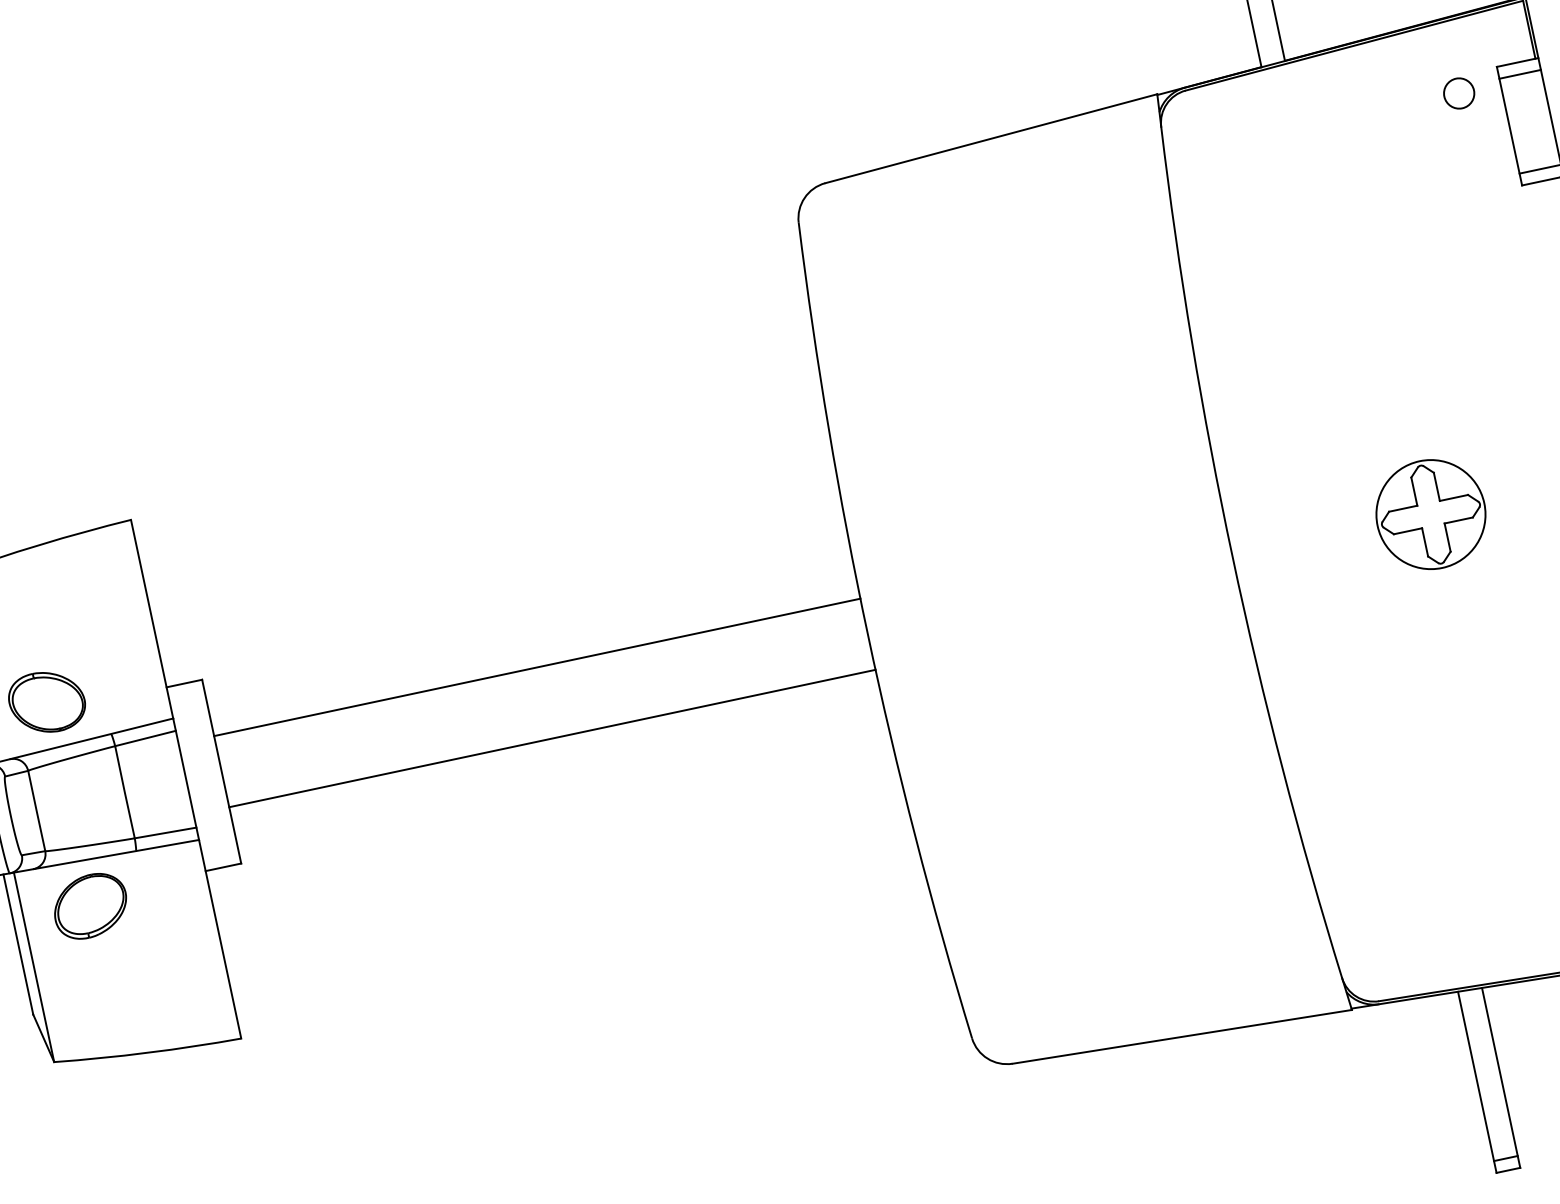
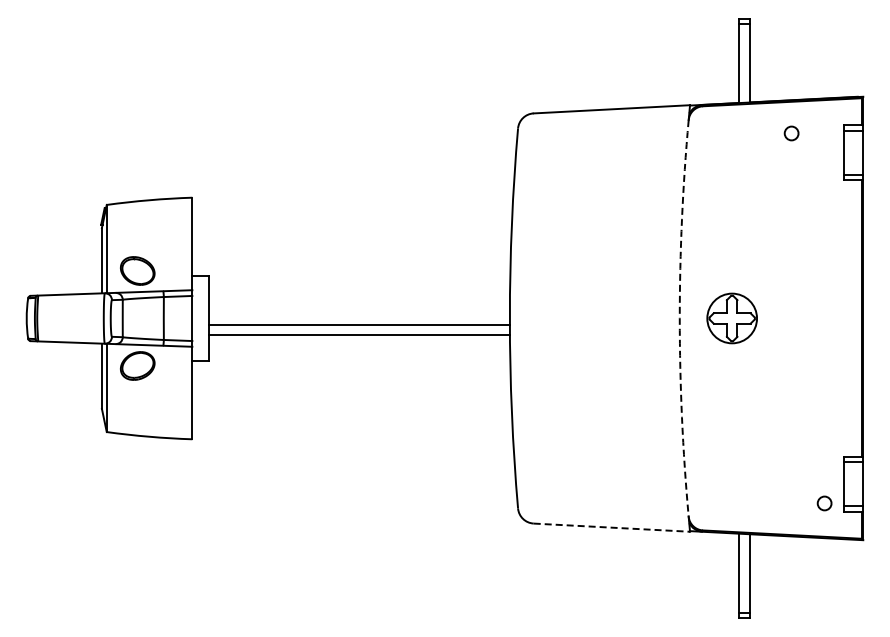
circle: (1458, 93) -> (791, 133), moved
part: (1429, 514) -> (731, 318), moved
arc: (1231, 556) -> (679, 318), solid -> dashed
line: (535, 666) -> (358, 324), moved
line: (1183, 1036) -> (612, 527), solid -> dashed

